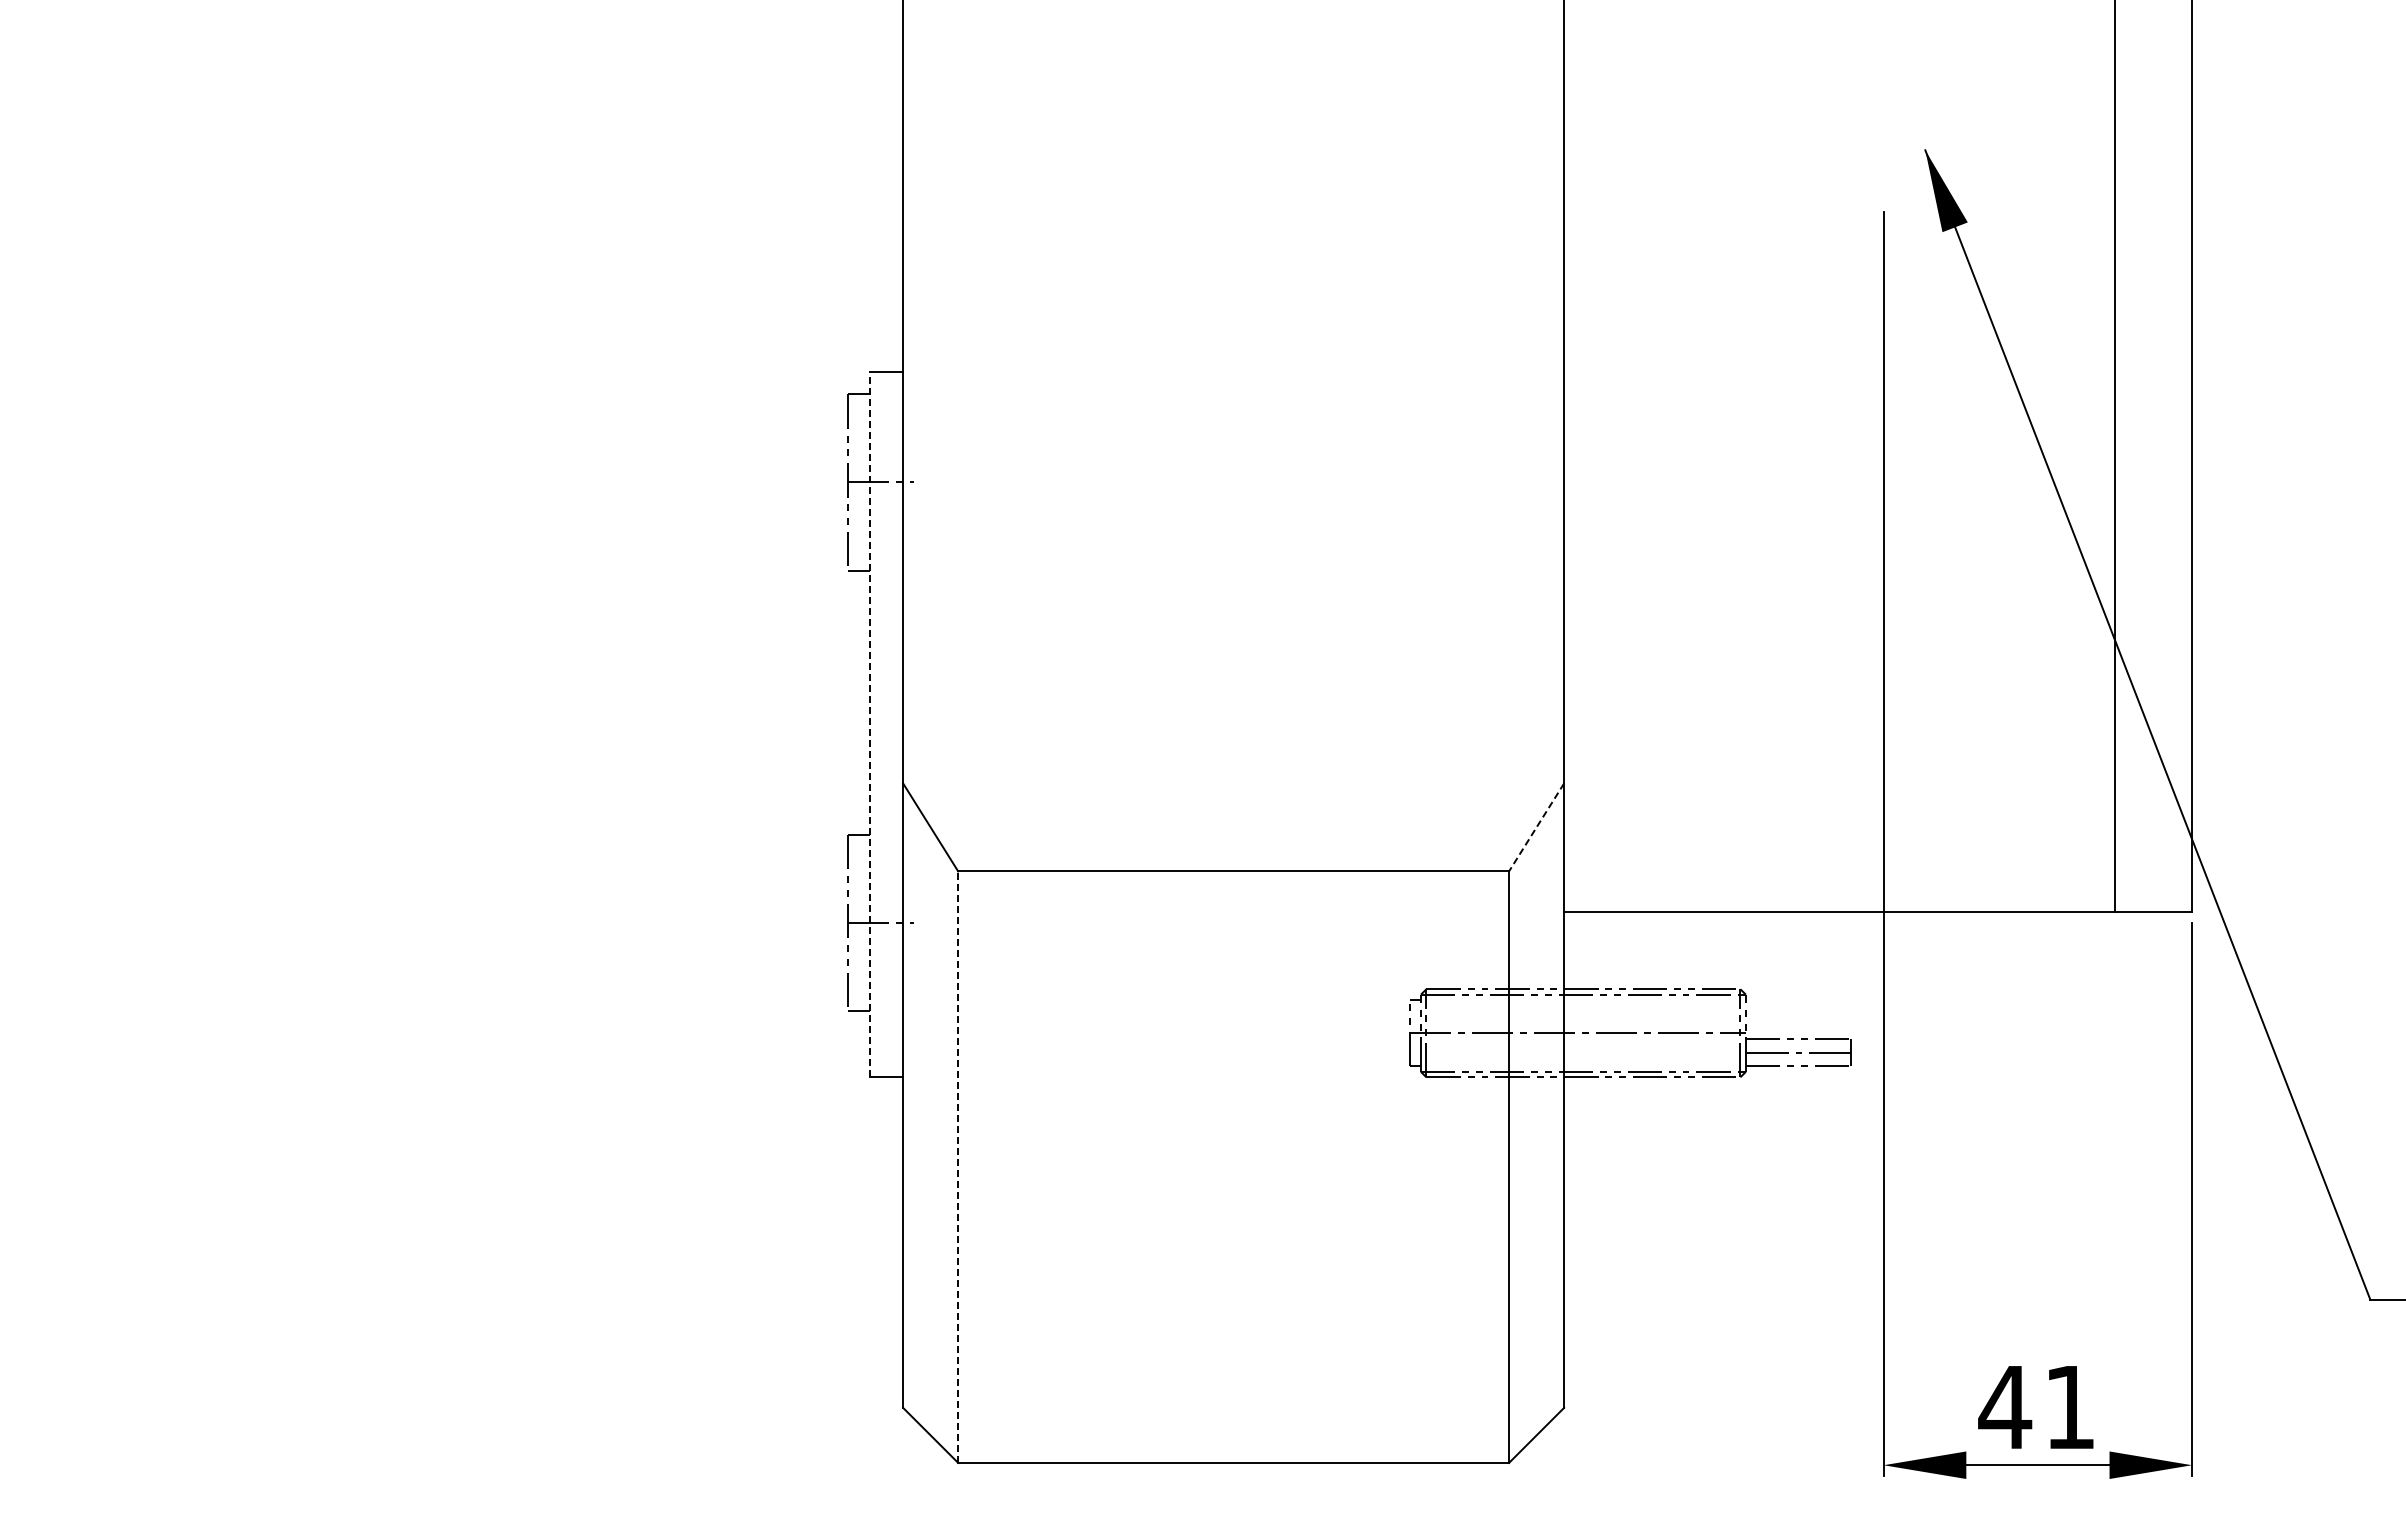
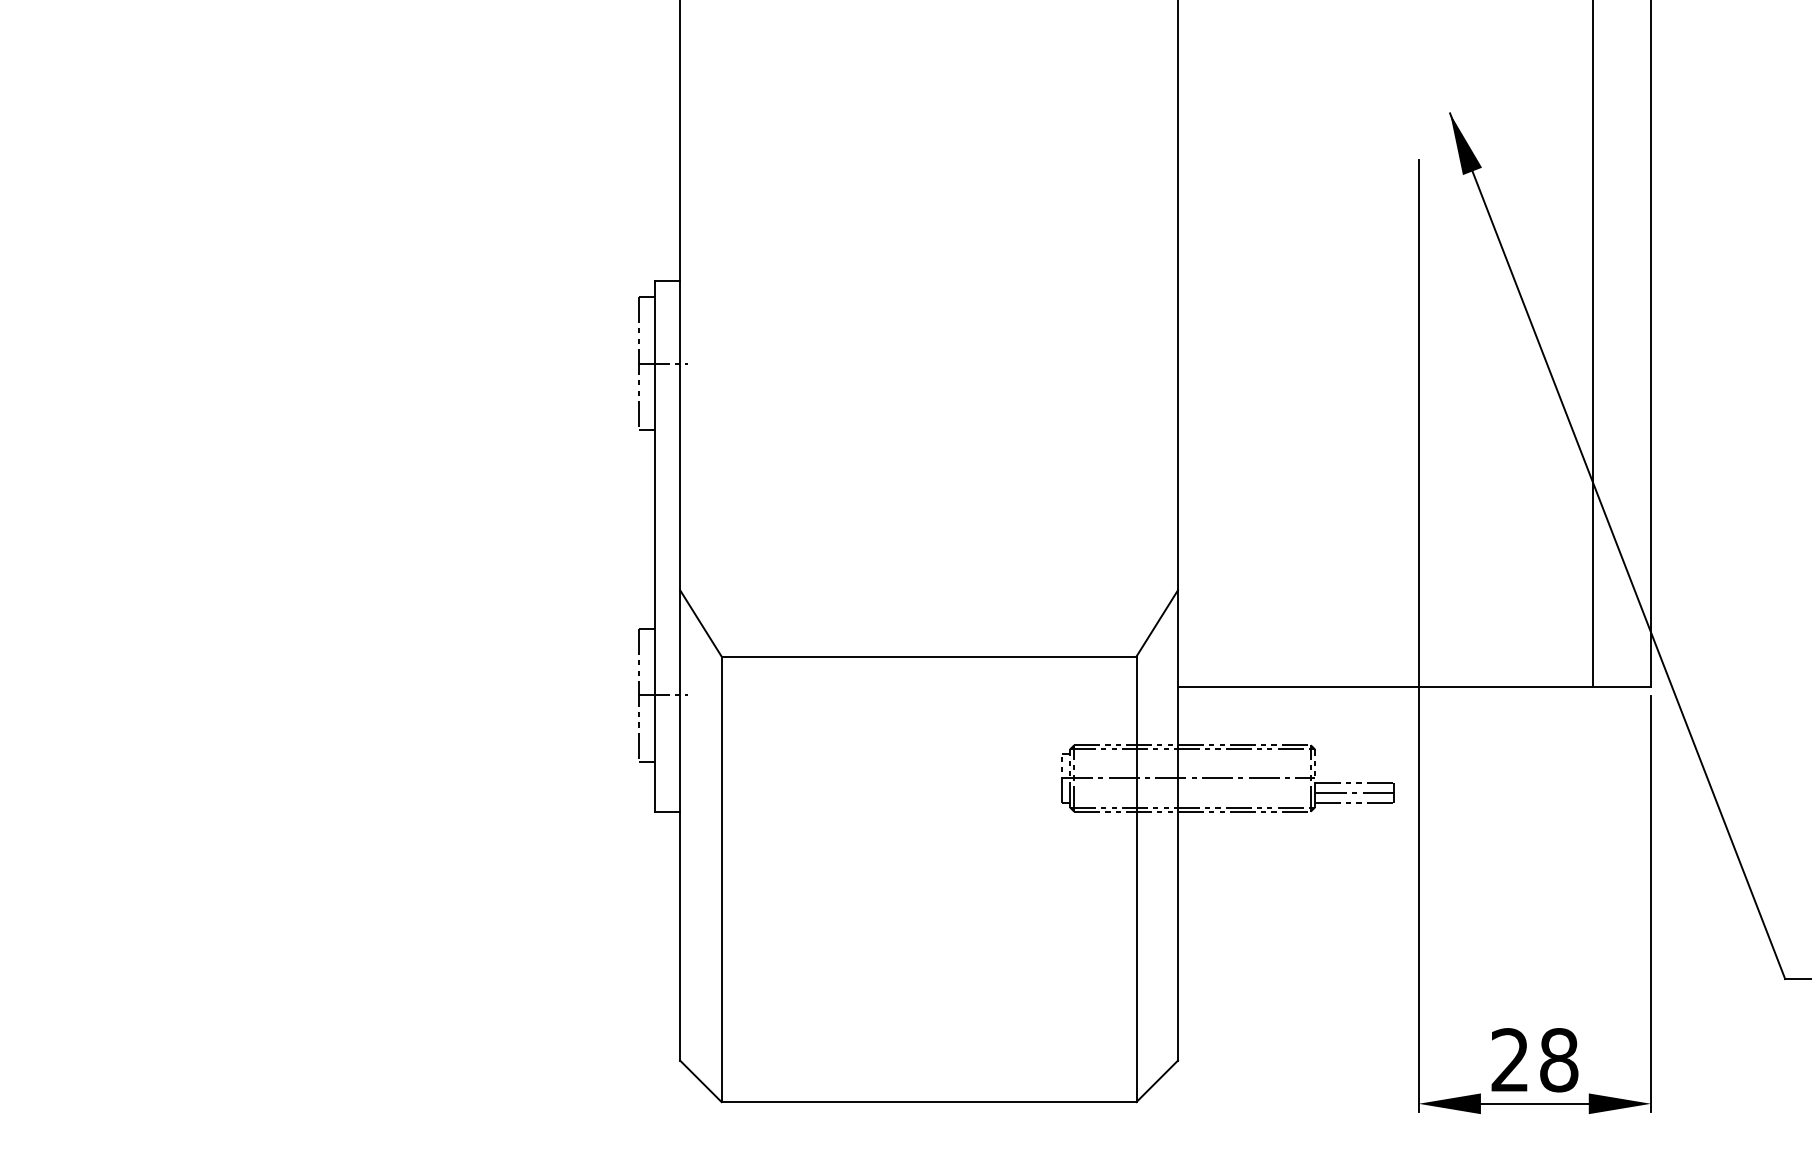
line: (870, 724) -> (655, 545), dashed -> solid
line: (1536, 827) -> (1157, 623), dashed -> solid
line: (958, 1167) -> (721, 879), dashed -> solid
text: (2036, 1407) -> (1533, 1060), 41 -> 28

